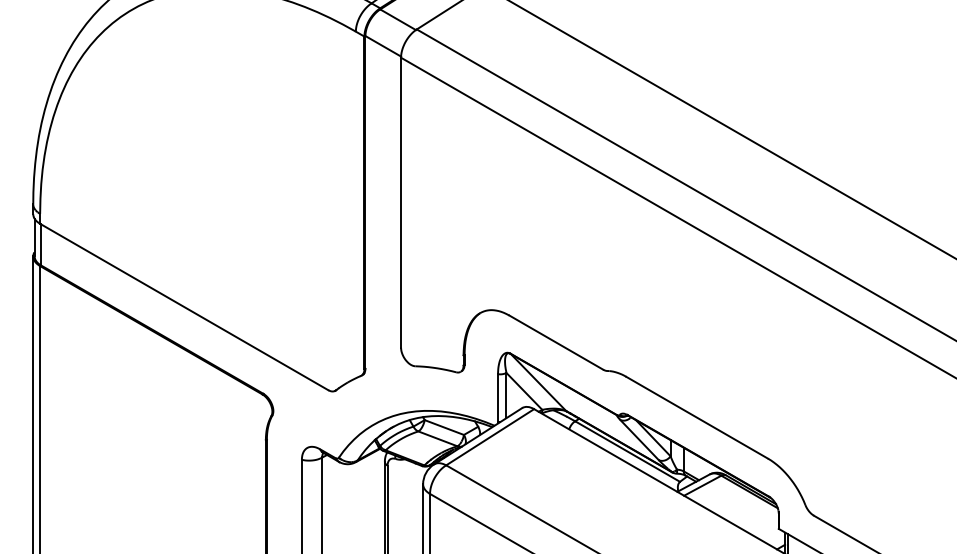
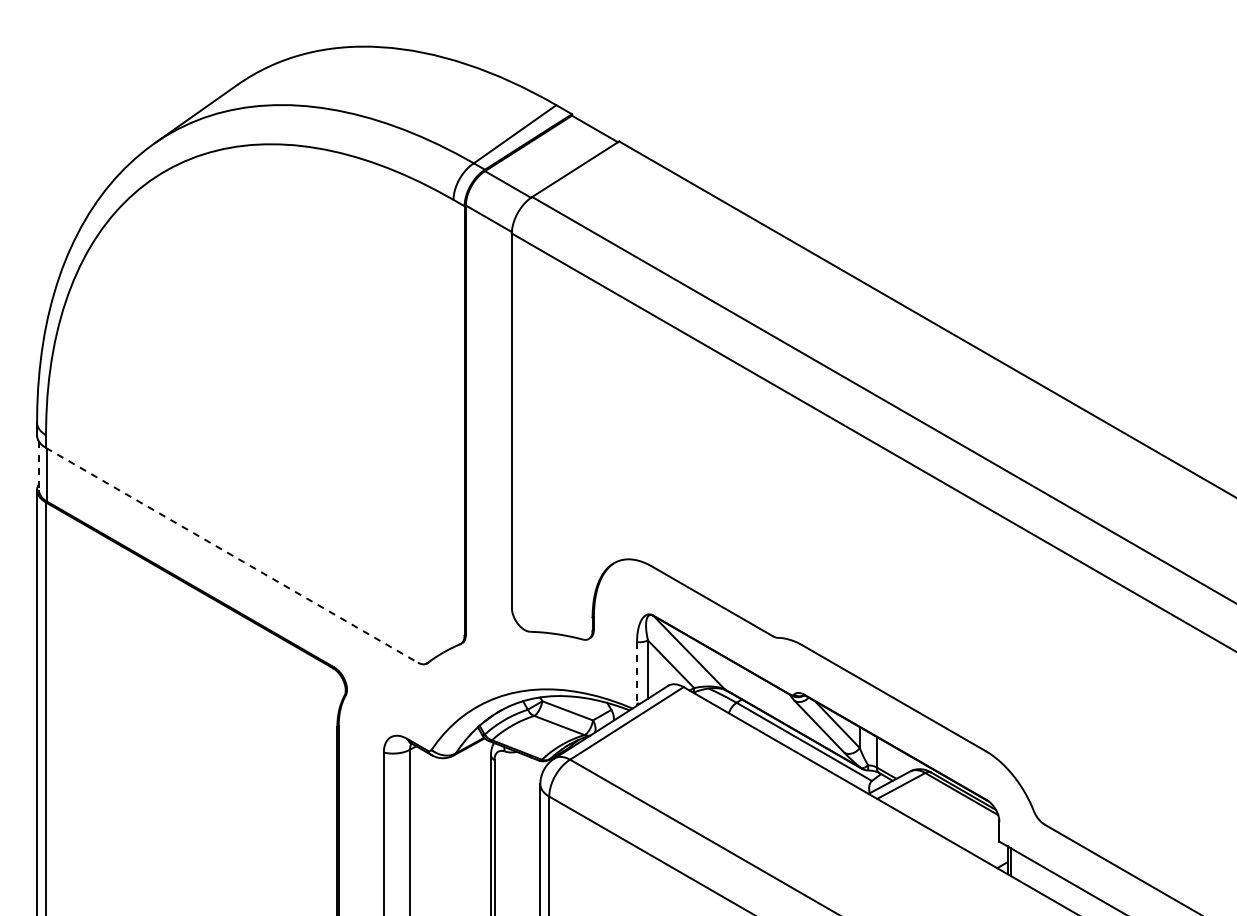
line: (34, 238) -> (38, 466), solid -> dashed
line: (183, 307) -> (231, 555), solid -> dashed
line: (498, 397) -> (637, 672), solid -> dashed

